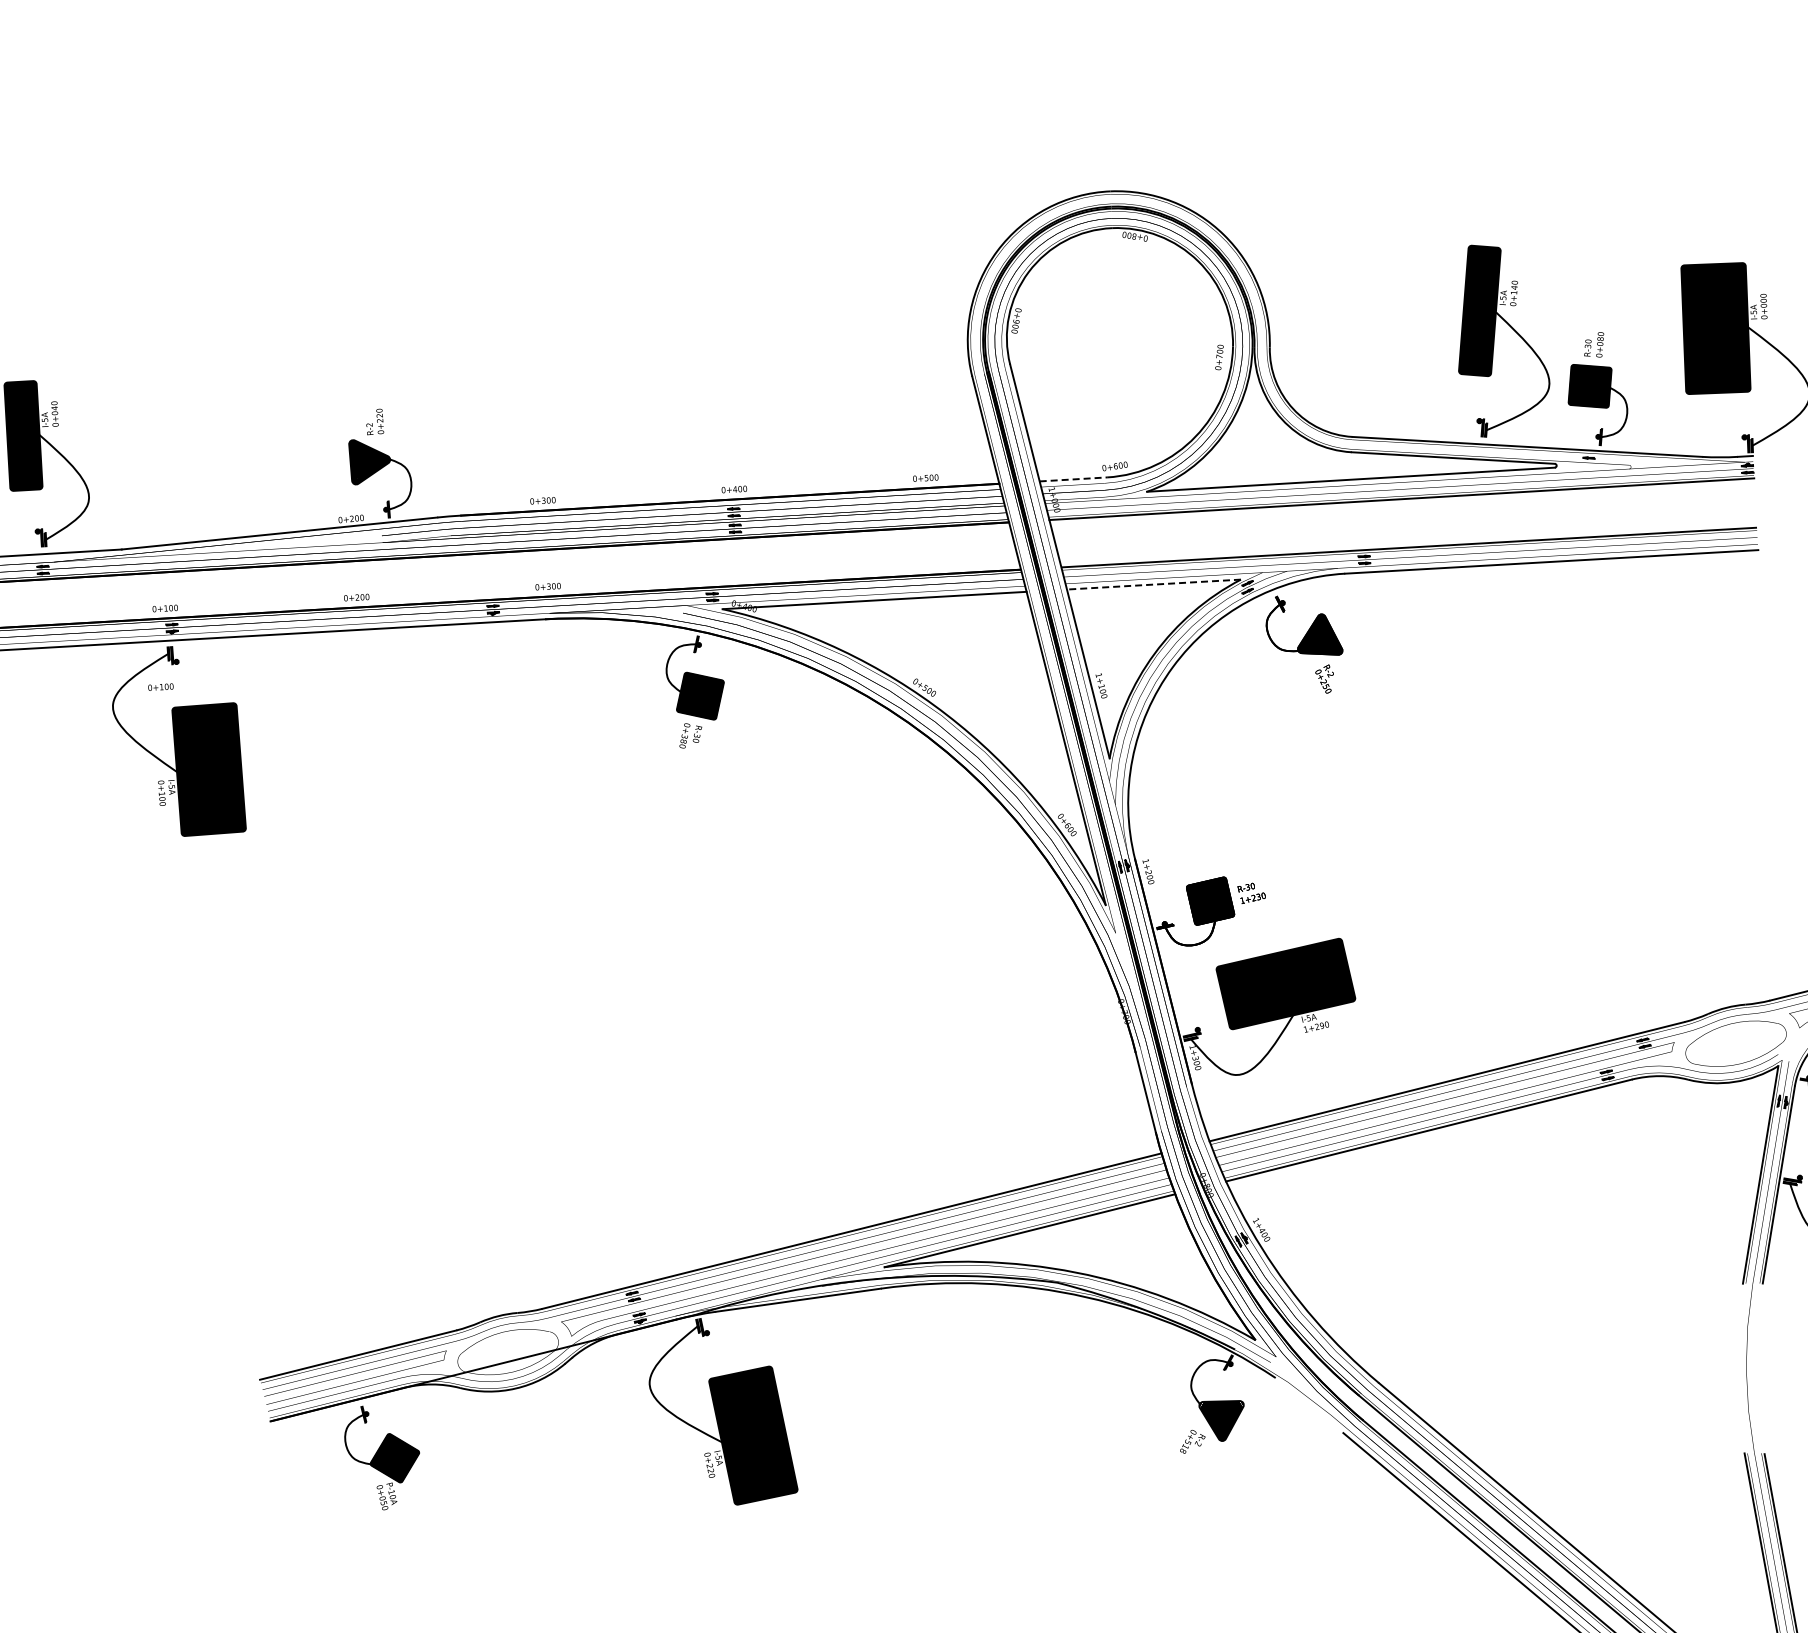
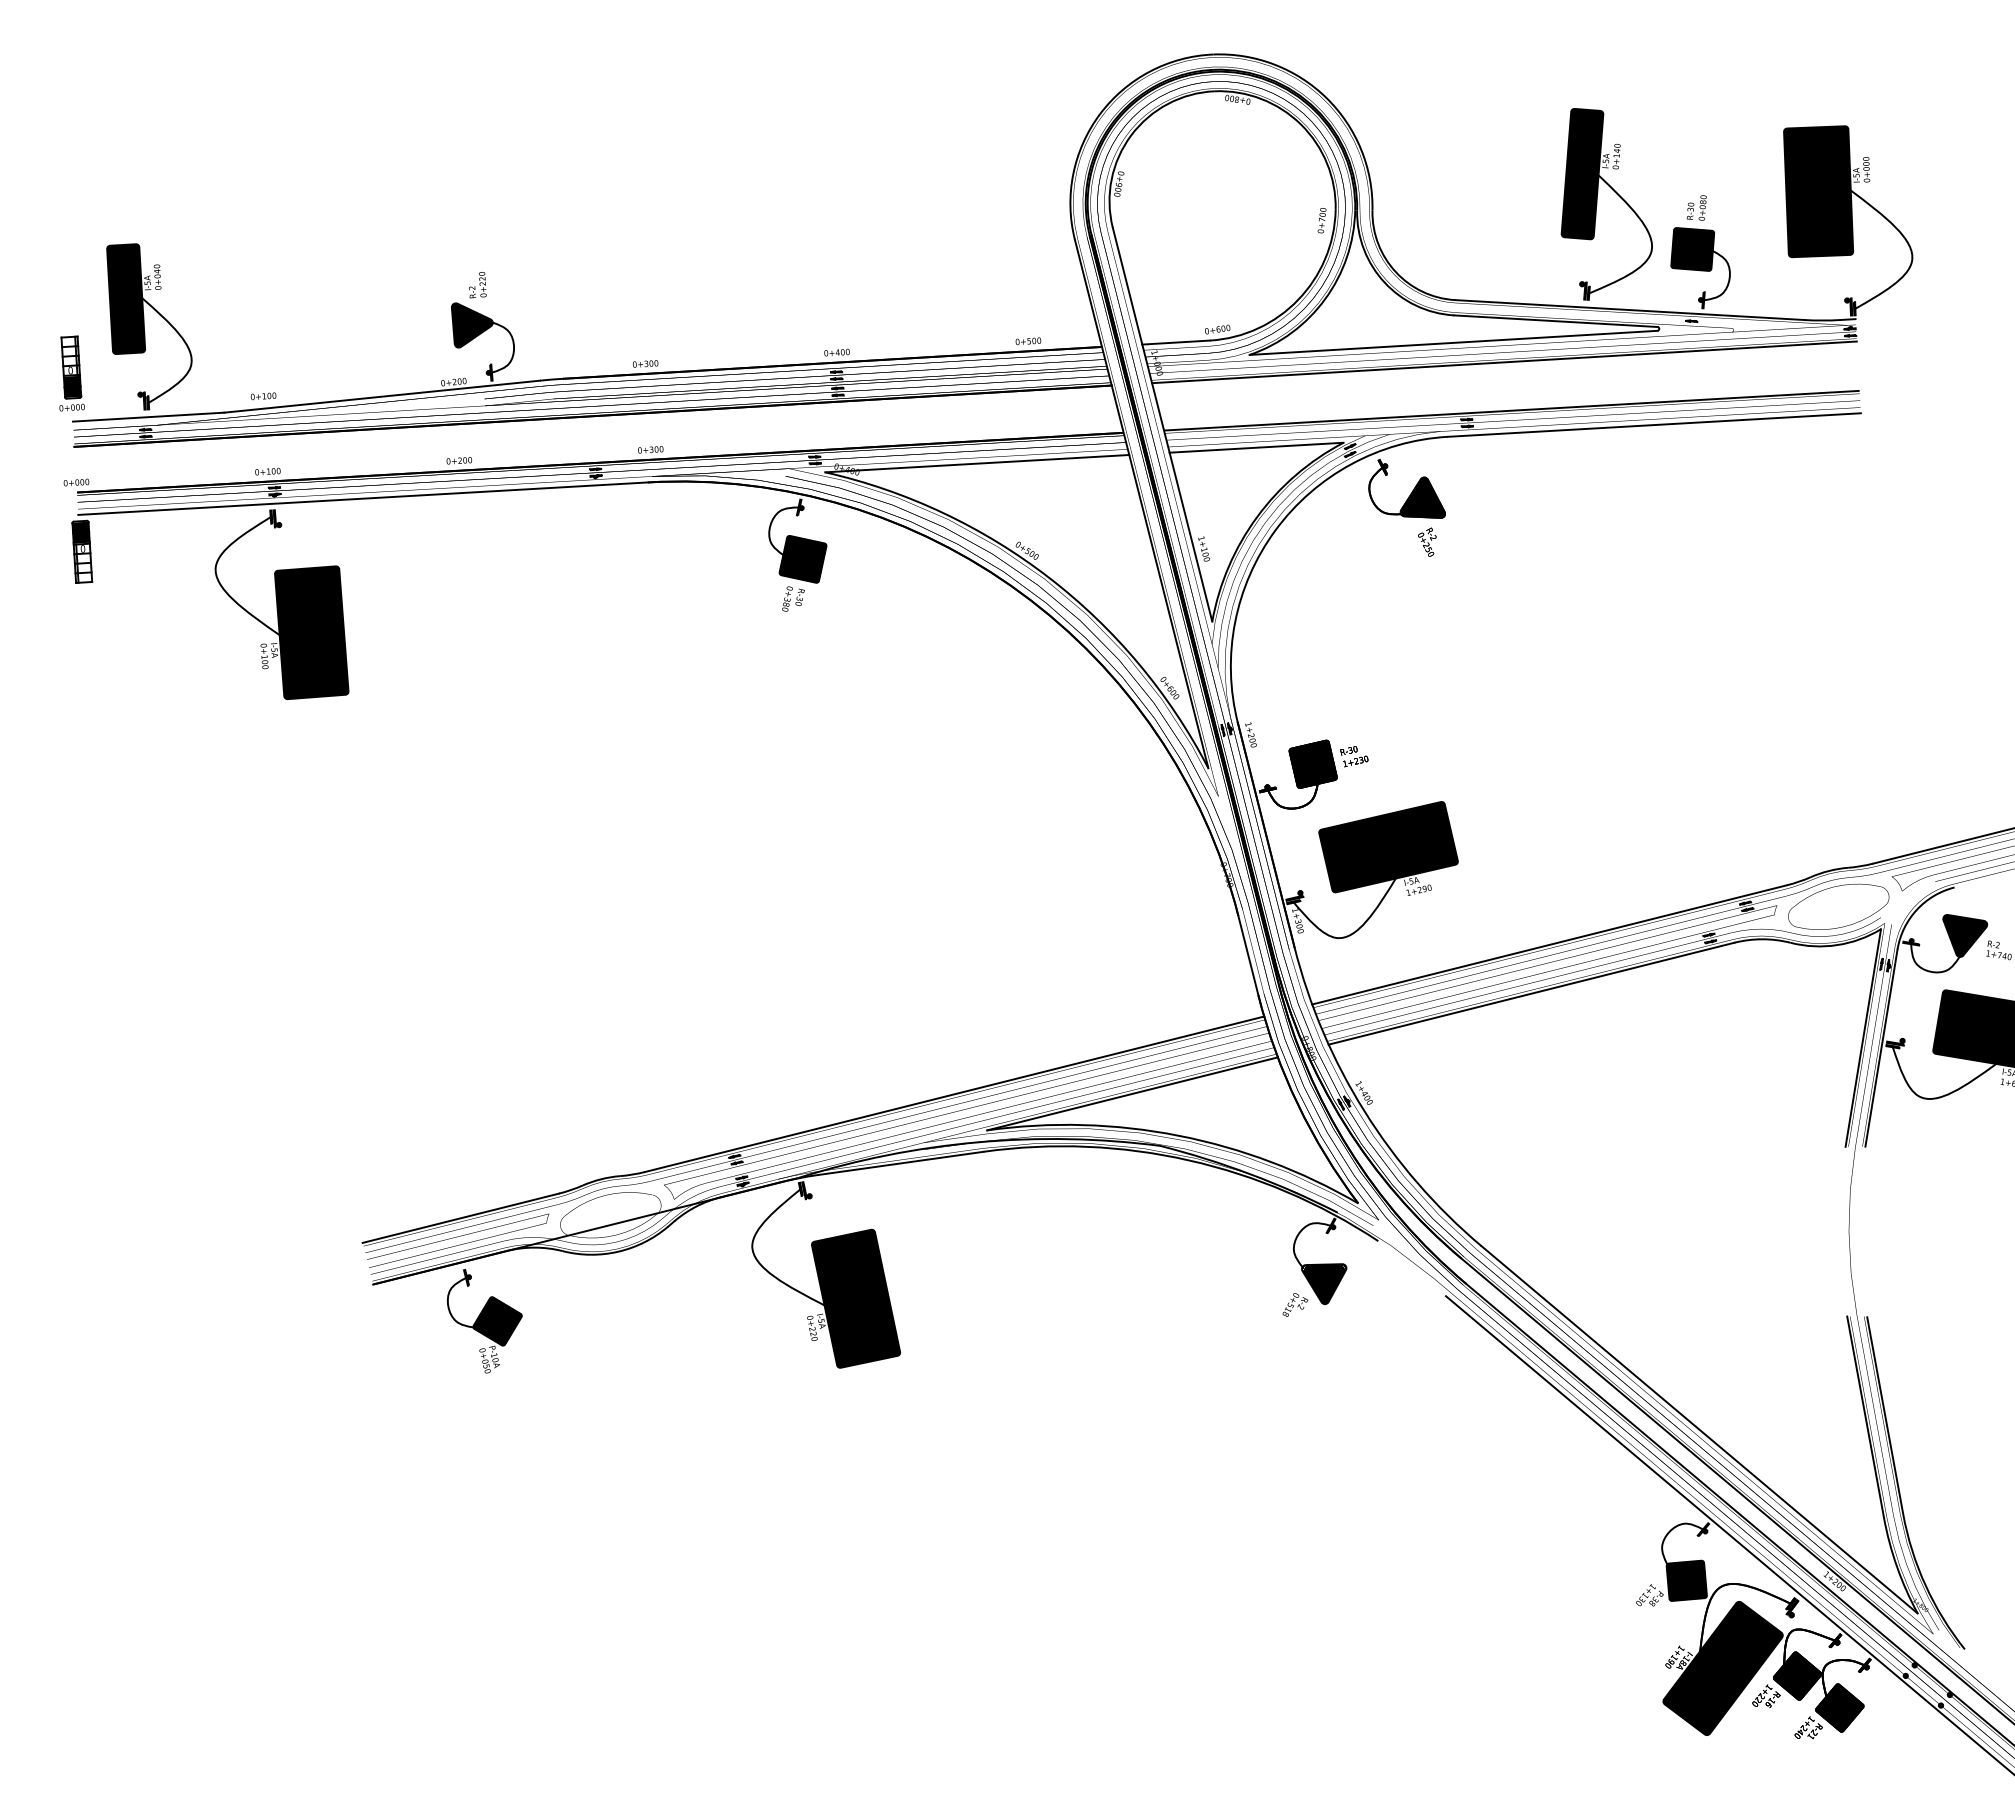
line: (1073, 479) -> (1176, 342), dashed -> solid
line: (1153, 584) -> (1256, 447), dashed -> solid
text: (160, 687) -> (263, 396), moved

